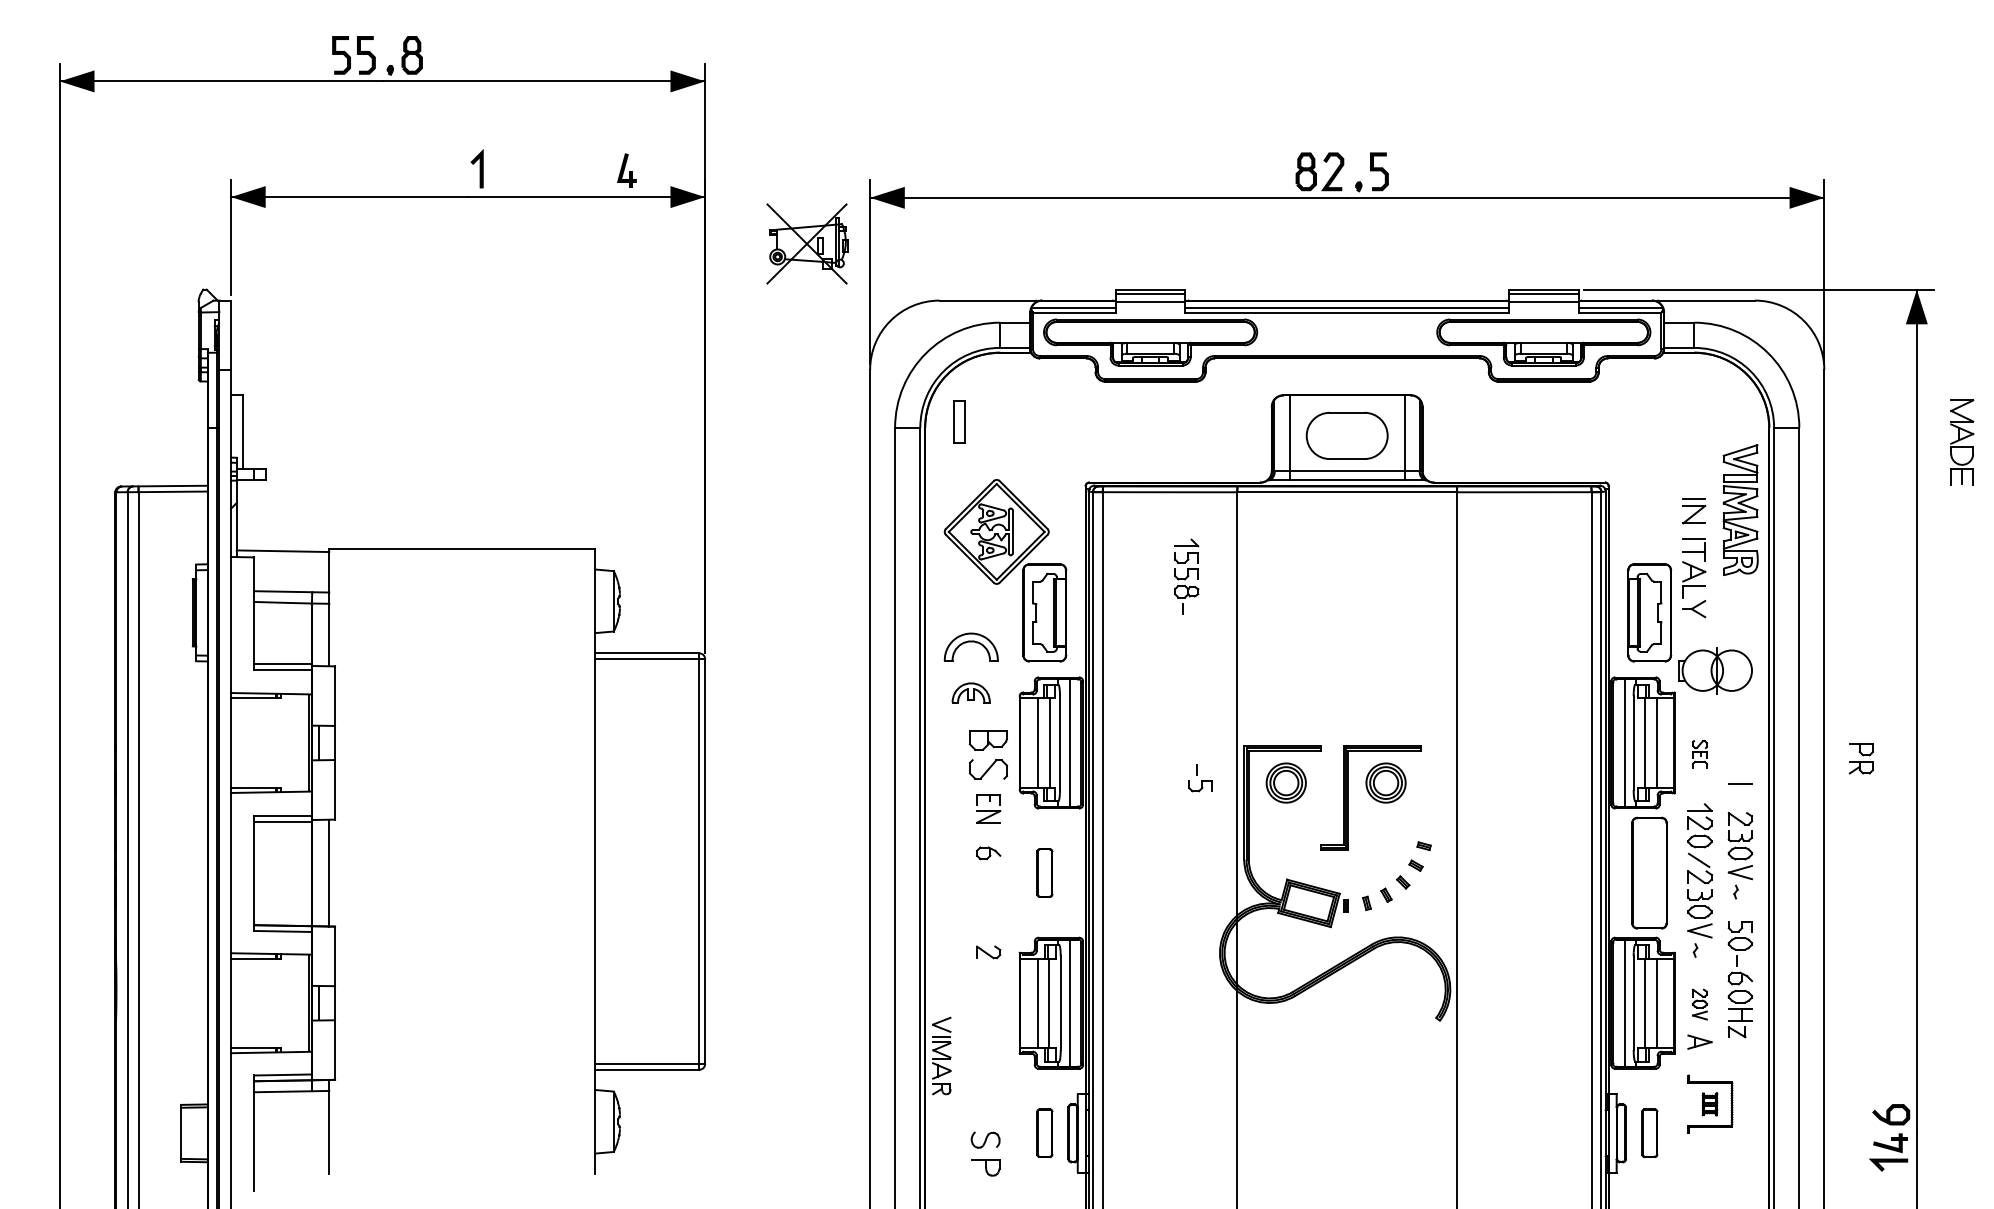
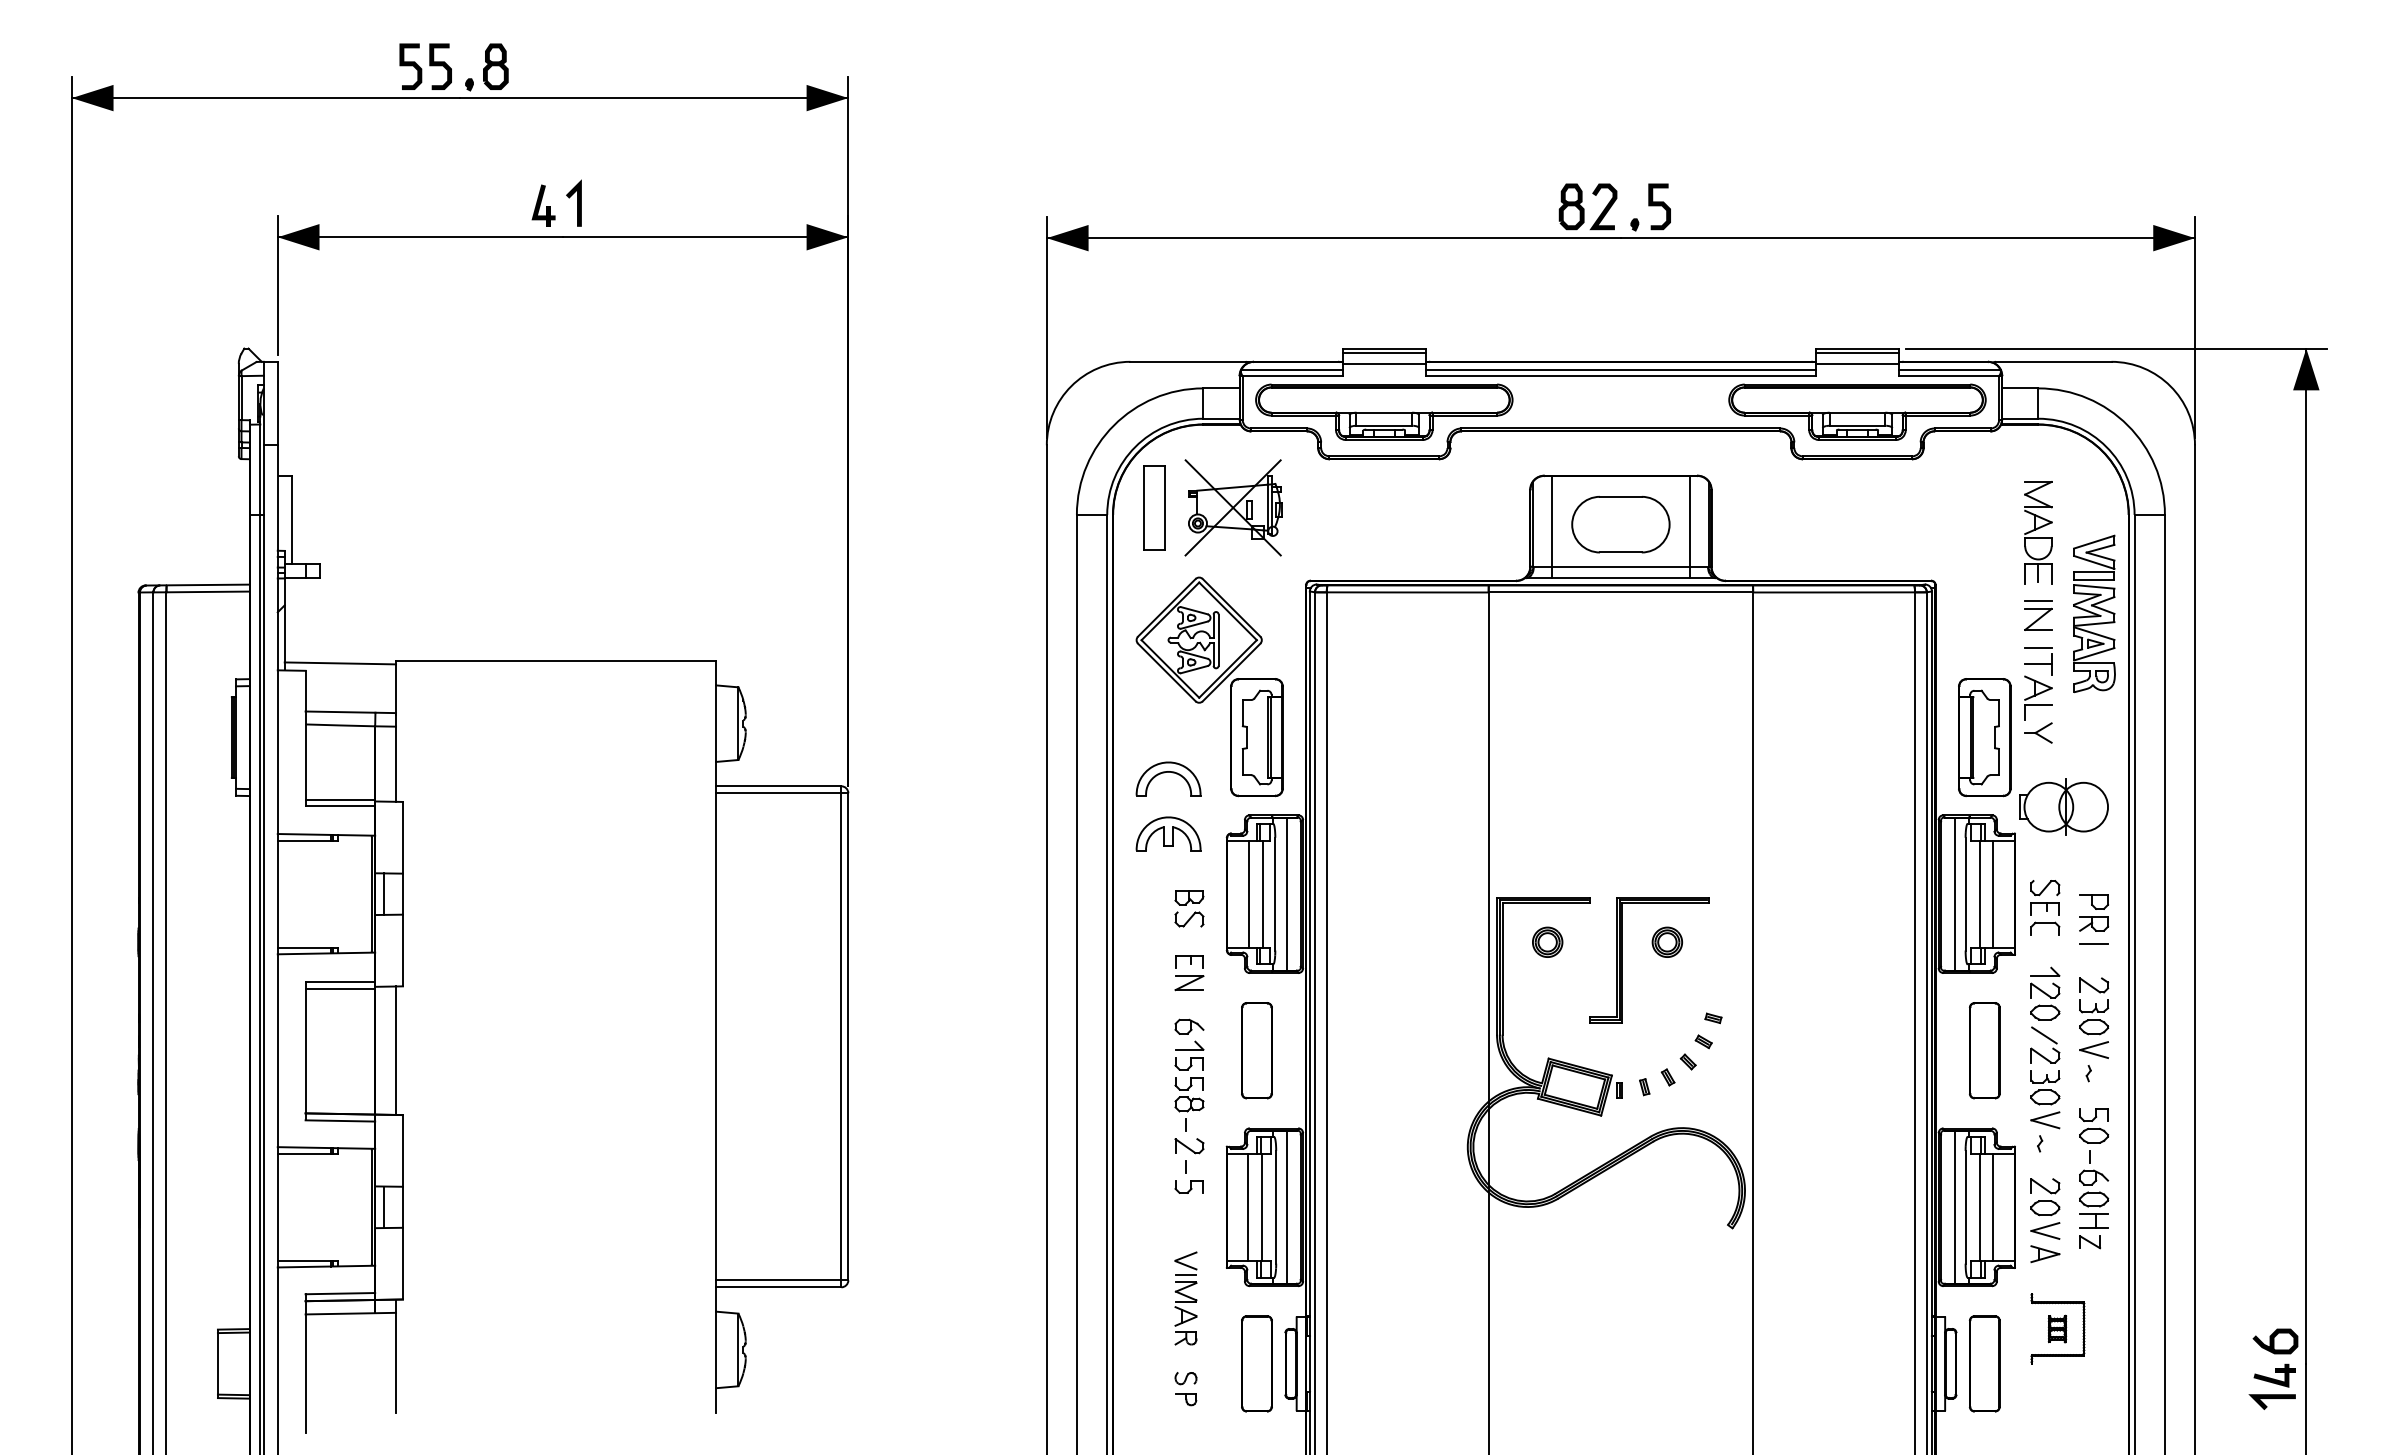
part: (626, 170) -> (543, 205), moved
part: (807, 243) -> (1233, 507), moved
part: (959, 421) -> (1154, 507), size x1.67
part: (1962, 442) -> (2038, 532), moved
part: (1186, 576) -> (1189, 1086), moved
part: (970, 692) -> (1167, 833), size x1.43
part: (988, 754) -> (1189, 907), size x0.62
part: (1699, 754) -> (2044, 907), size x1.67
part: (1860, 758) -> (2092, 912), moved
part: (1200, 778) -> (1189, 1177), moved
part: (1286, 782) -> (1547, 941), size x0.62
part: (1385, 782) -> (1666, 941), size x0.62
part: (1044, 872) -> (1256, 1049), size x1.67
part: (1649, 872) -> (1984, 1049), size x0.71
part: (1699, 1004) -> (2044, 1208), size x1.67
part: (941, 1055) -> (1185, 1297), moved
part: (1044, 1132) -> (1256, 1362), size x1.67
part: (1649, 1132) -> (1984, 1362), size x1.67
part: (985, 1154) -> (1185, 1389), size x0.62

